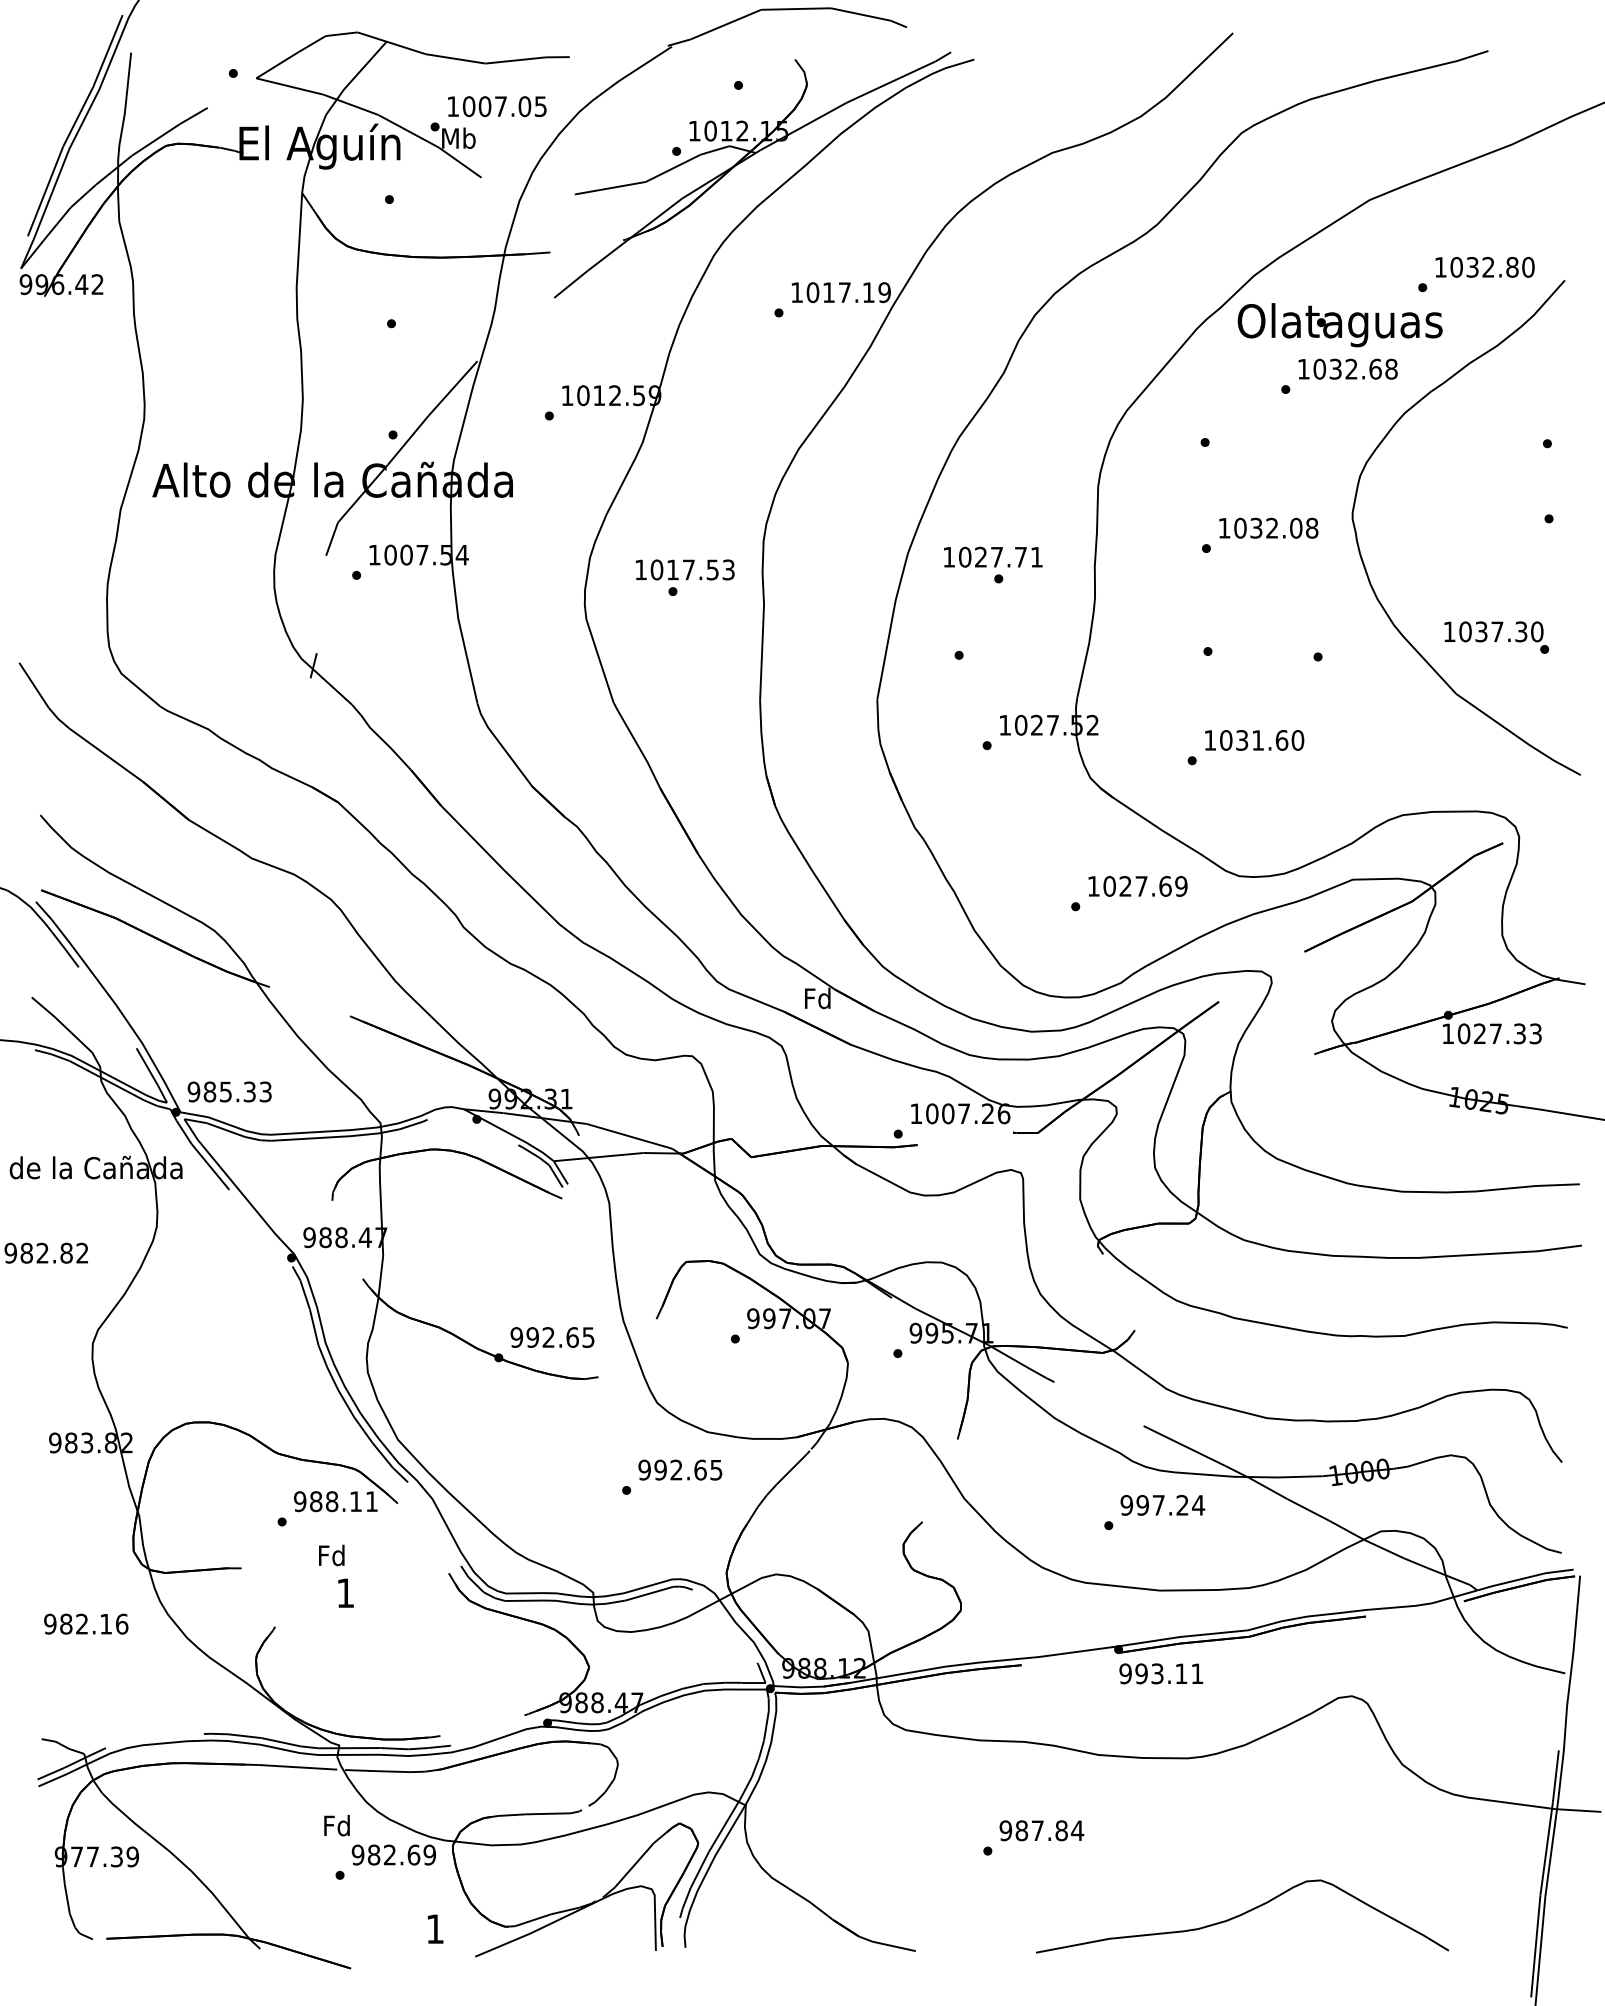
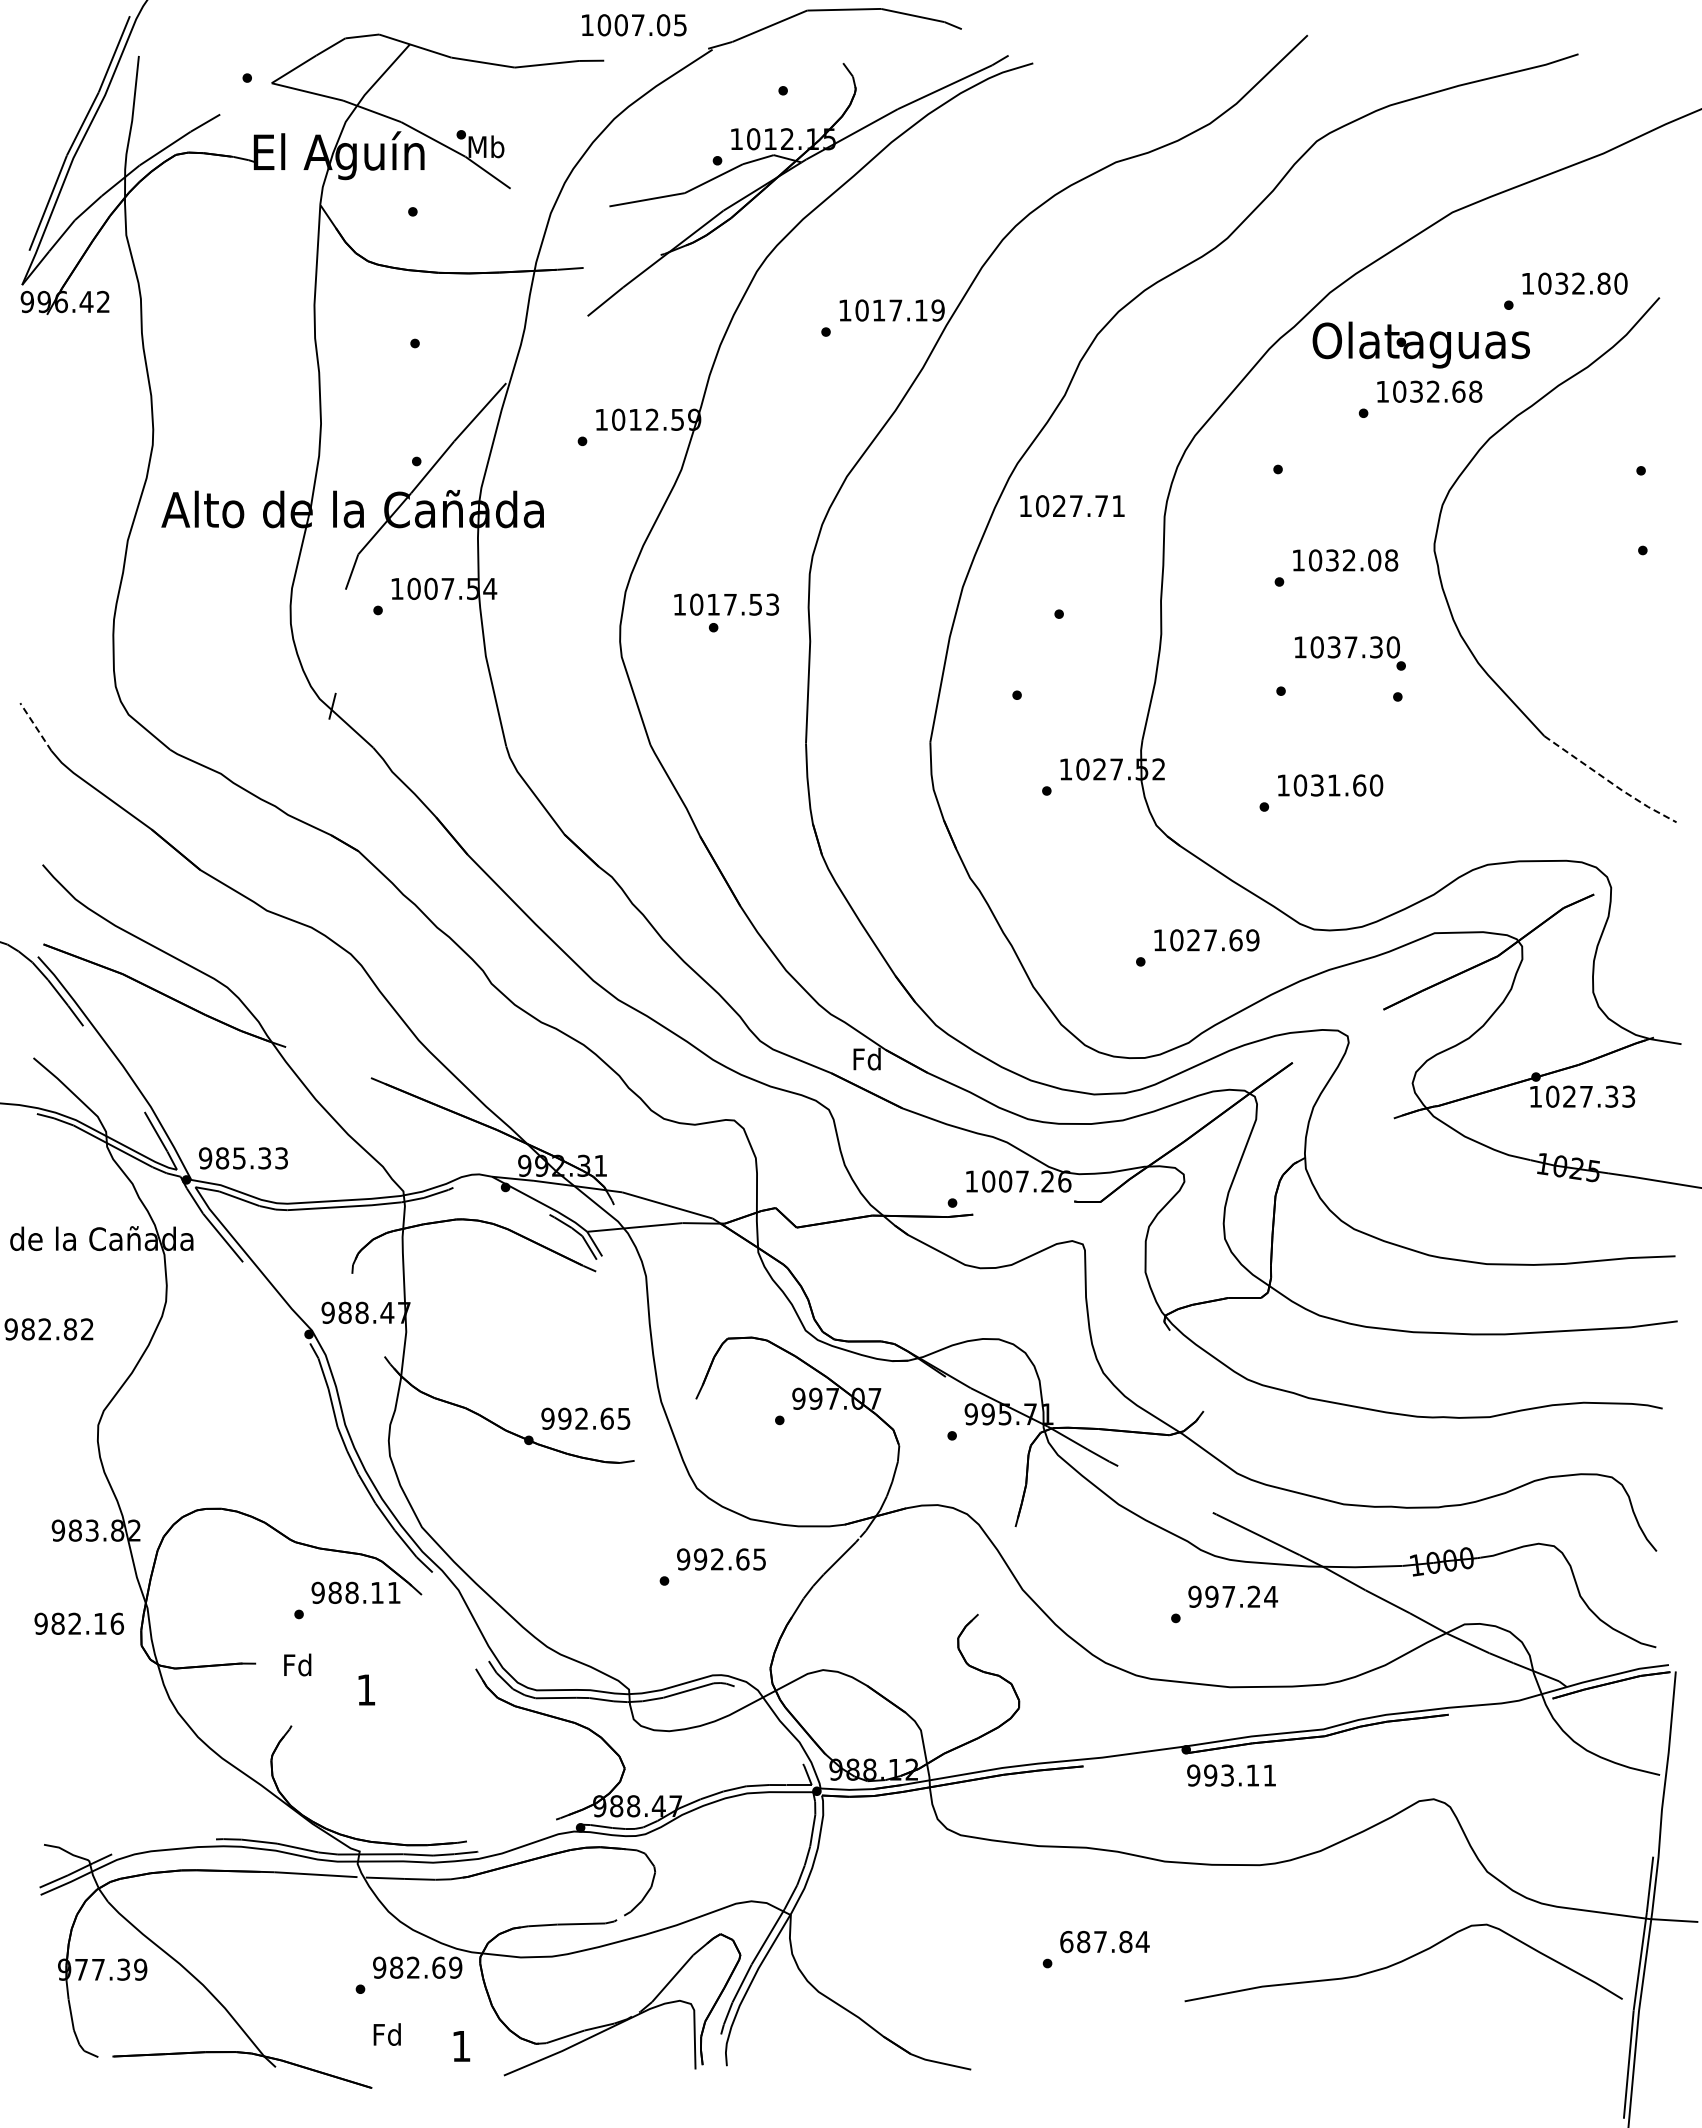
text: (497, 106) -> (634, 25), moved
text: (993, 557) -> (1072, 506), moved
text: (1496, 637) -> (1350, 653), moved
line: (33, 684) -> (35, 726), solid -> dashed
line: (1518, 737) -> (1610, 782), solid -> dashed
text: (331, 1555) -> (297, 1664), moved
text: (85, 1623) -> (78, 1623), moved
text: (336, 1825) -> (386, 2034), moved
text: (1005, 1830) -> (1066, 1941), 987.84 -> 687.84
curve: (1242, 1915) -> (1403, 1961), moved

